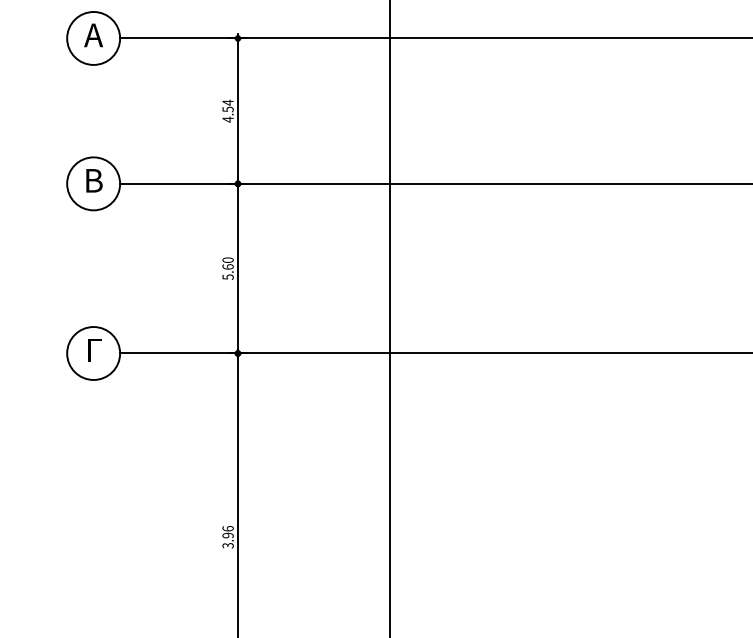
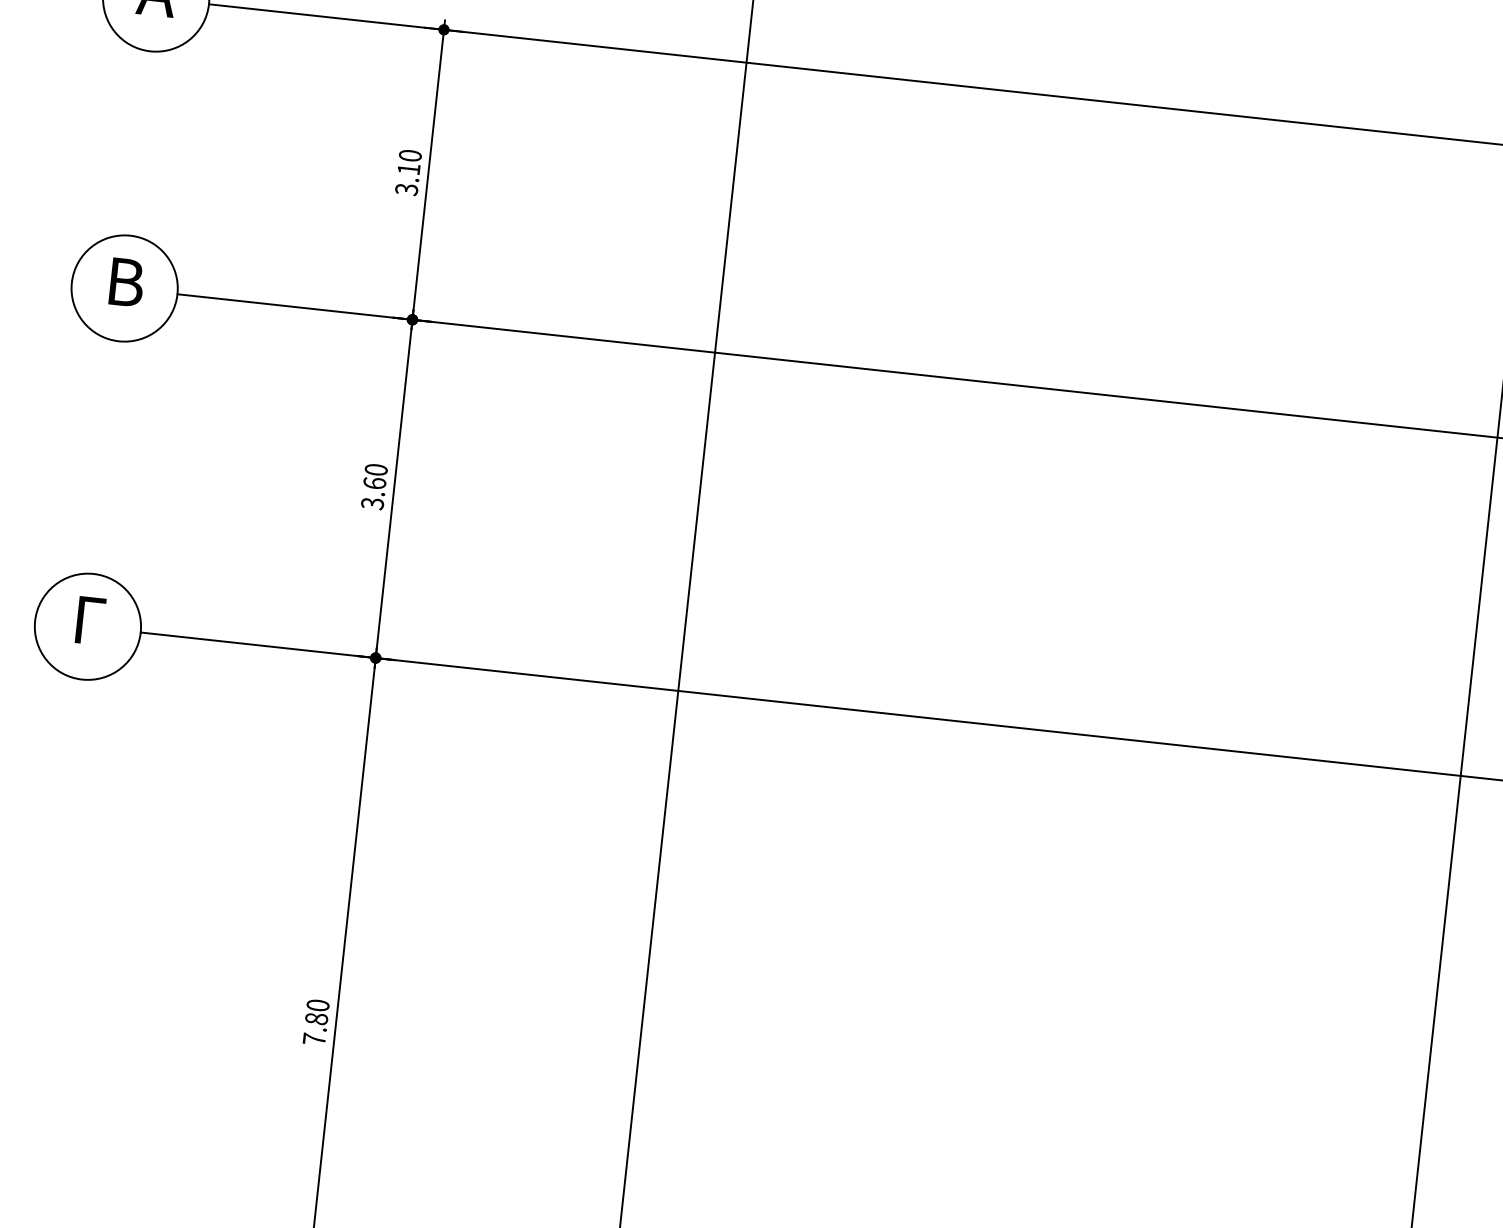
text: (227, 110) -> (407, 171), 4.54 -> 3.10
text: (225, 276) -> (367, 501), 5.60 -> 3.60
text: (227, 537) -> (314, 1022), 3.96 -> 7.80

